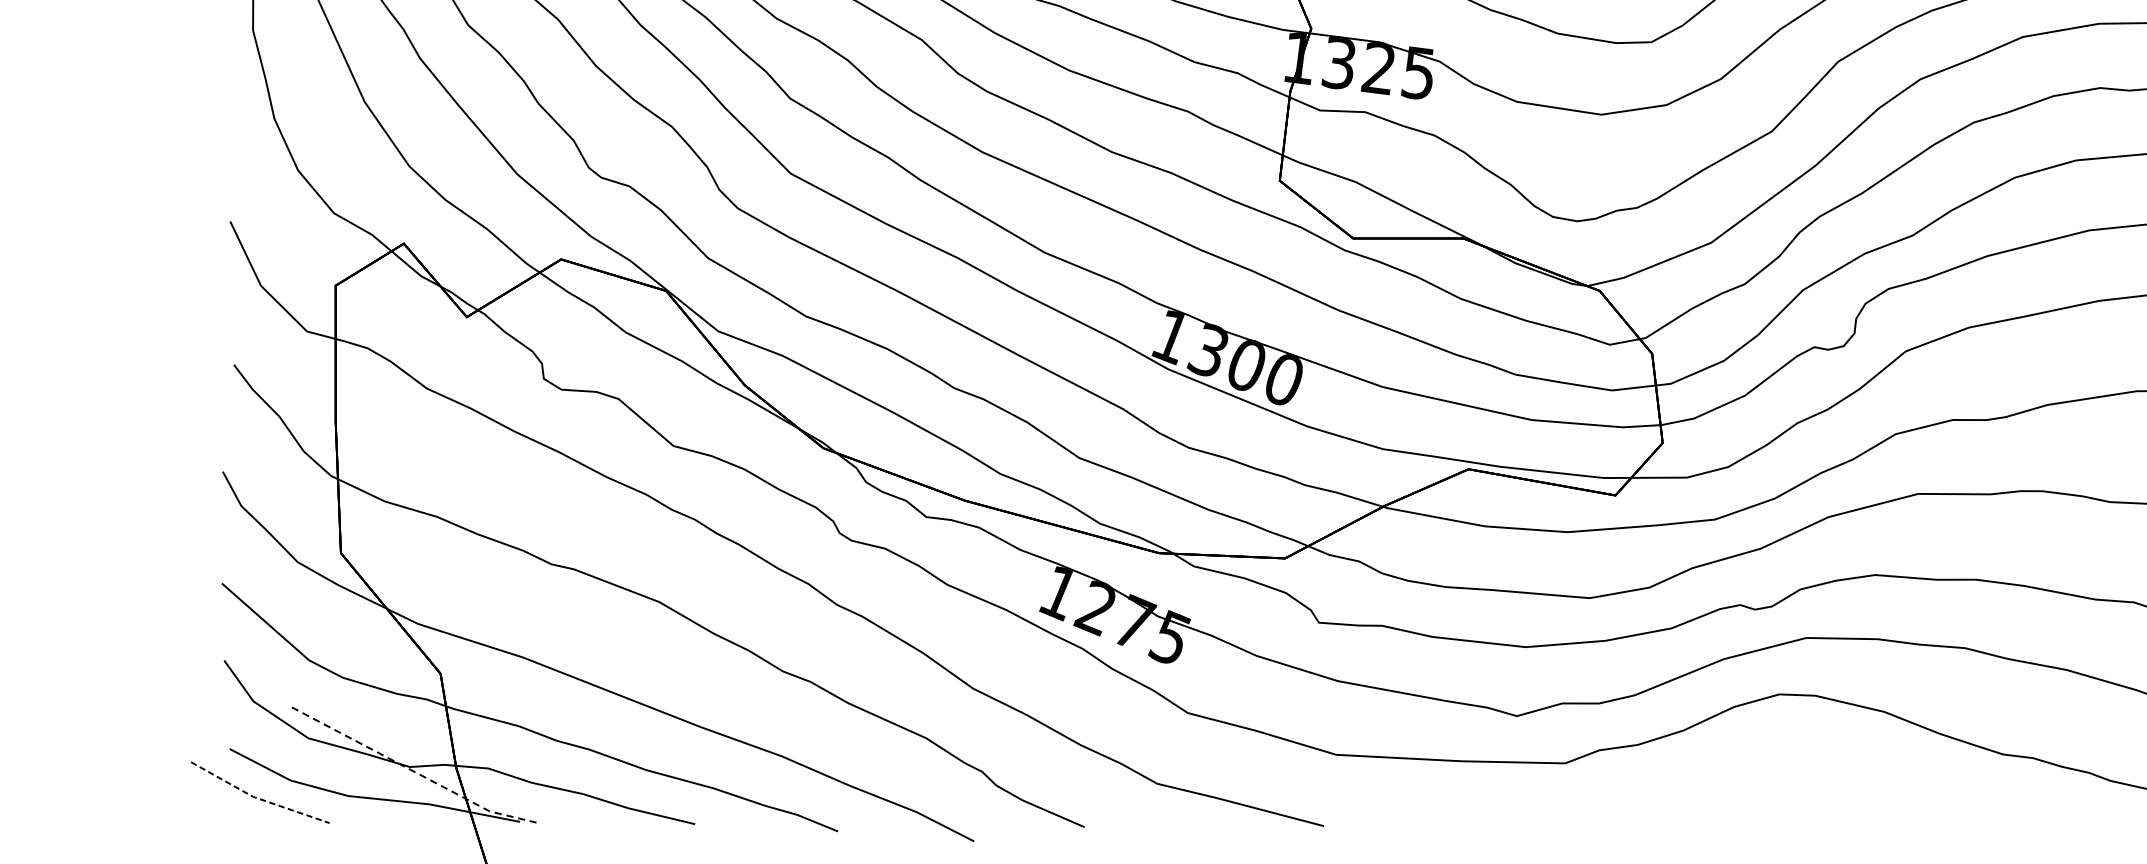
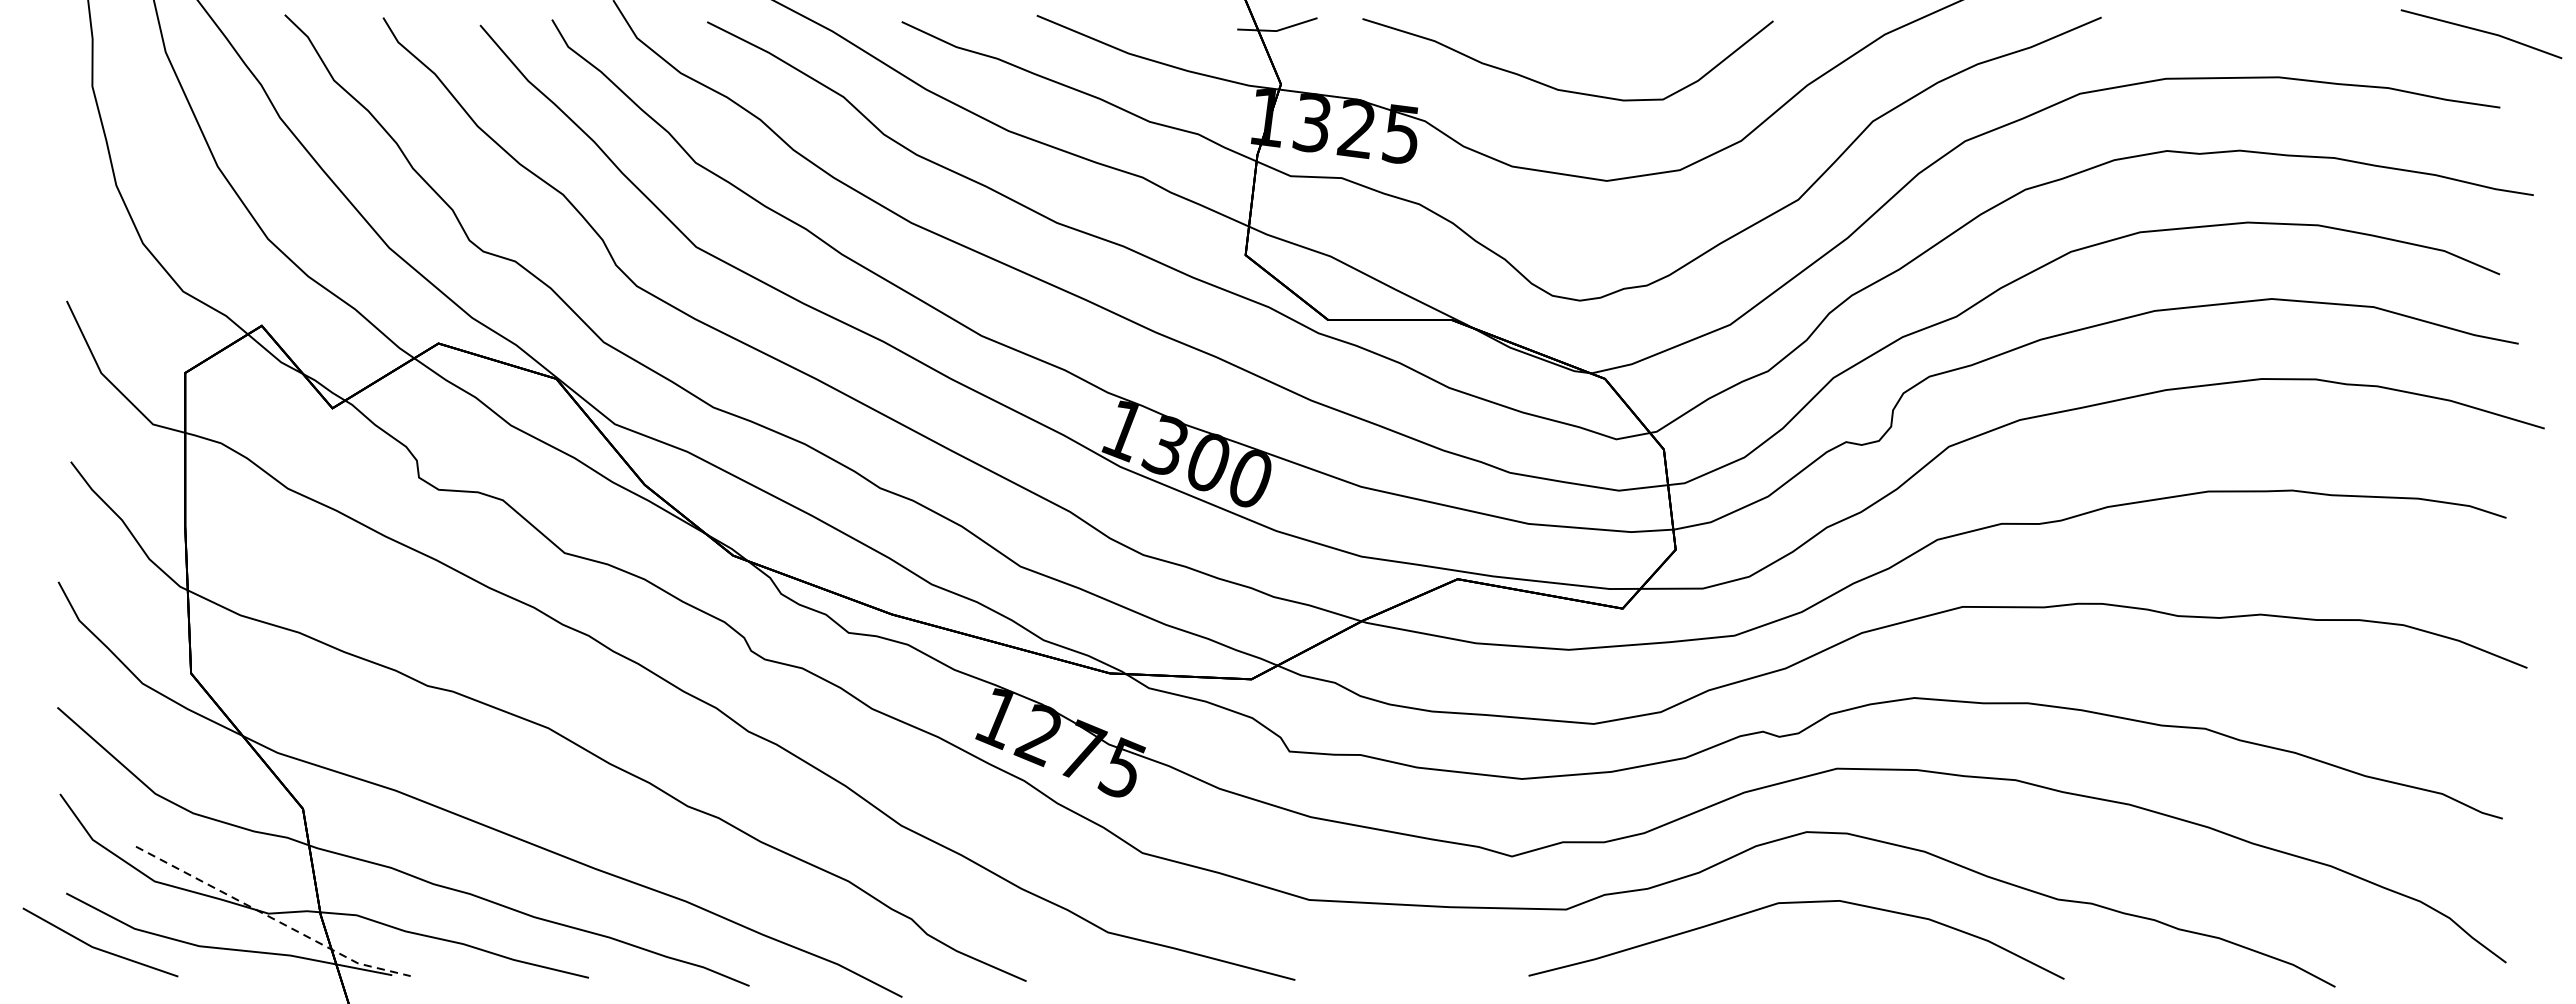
curve: (1770, 757) -> (1796, 903), added
line: (257, 798) -> (97, 948), dashed -> solid

